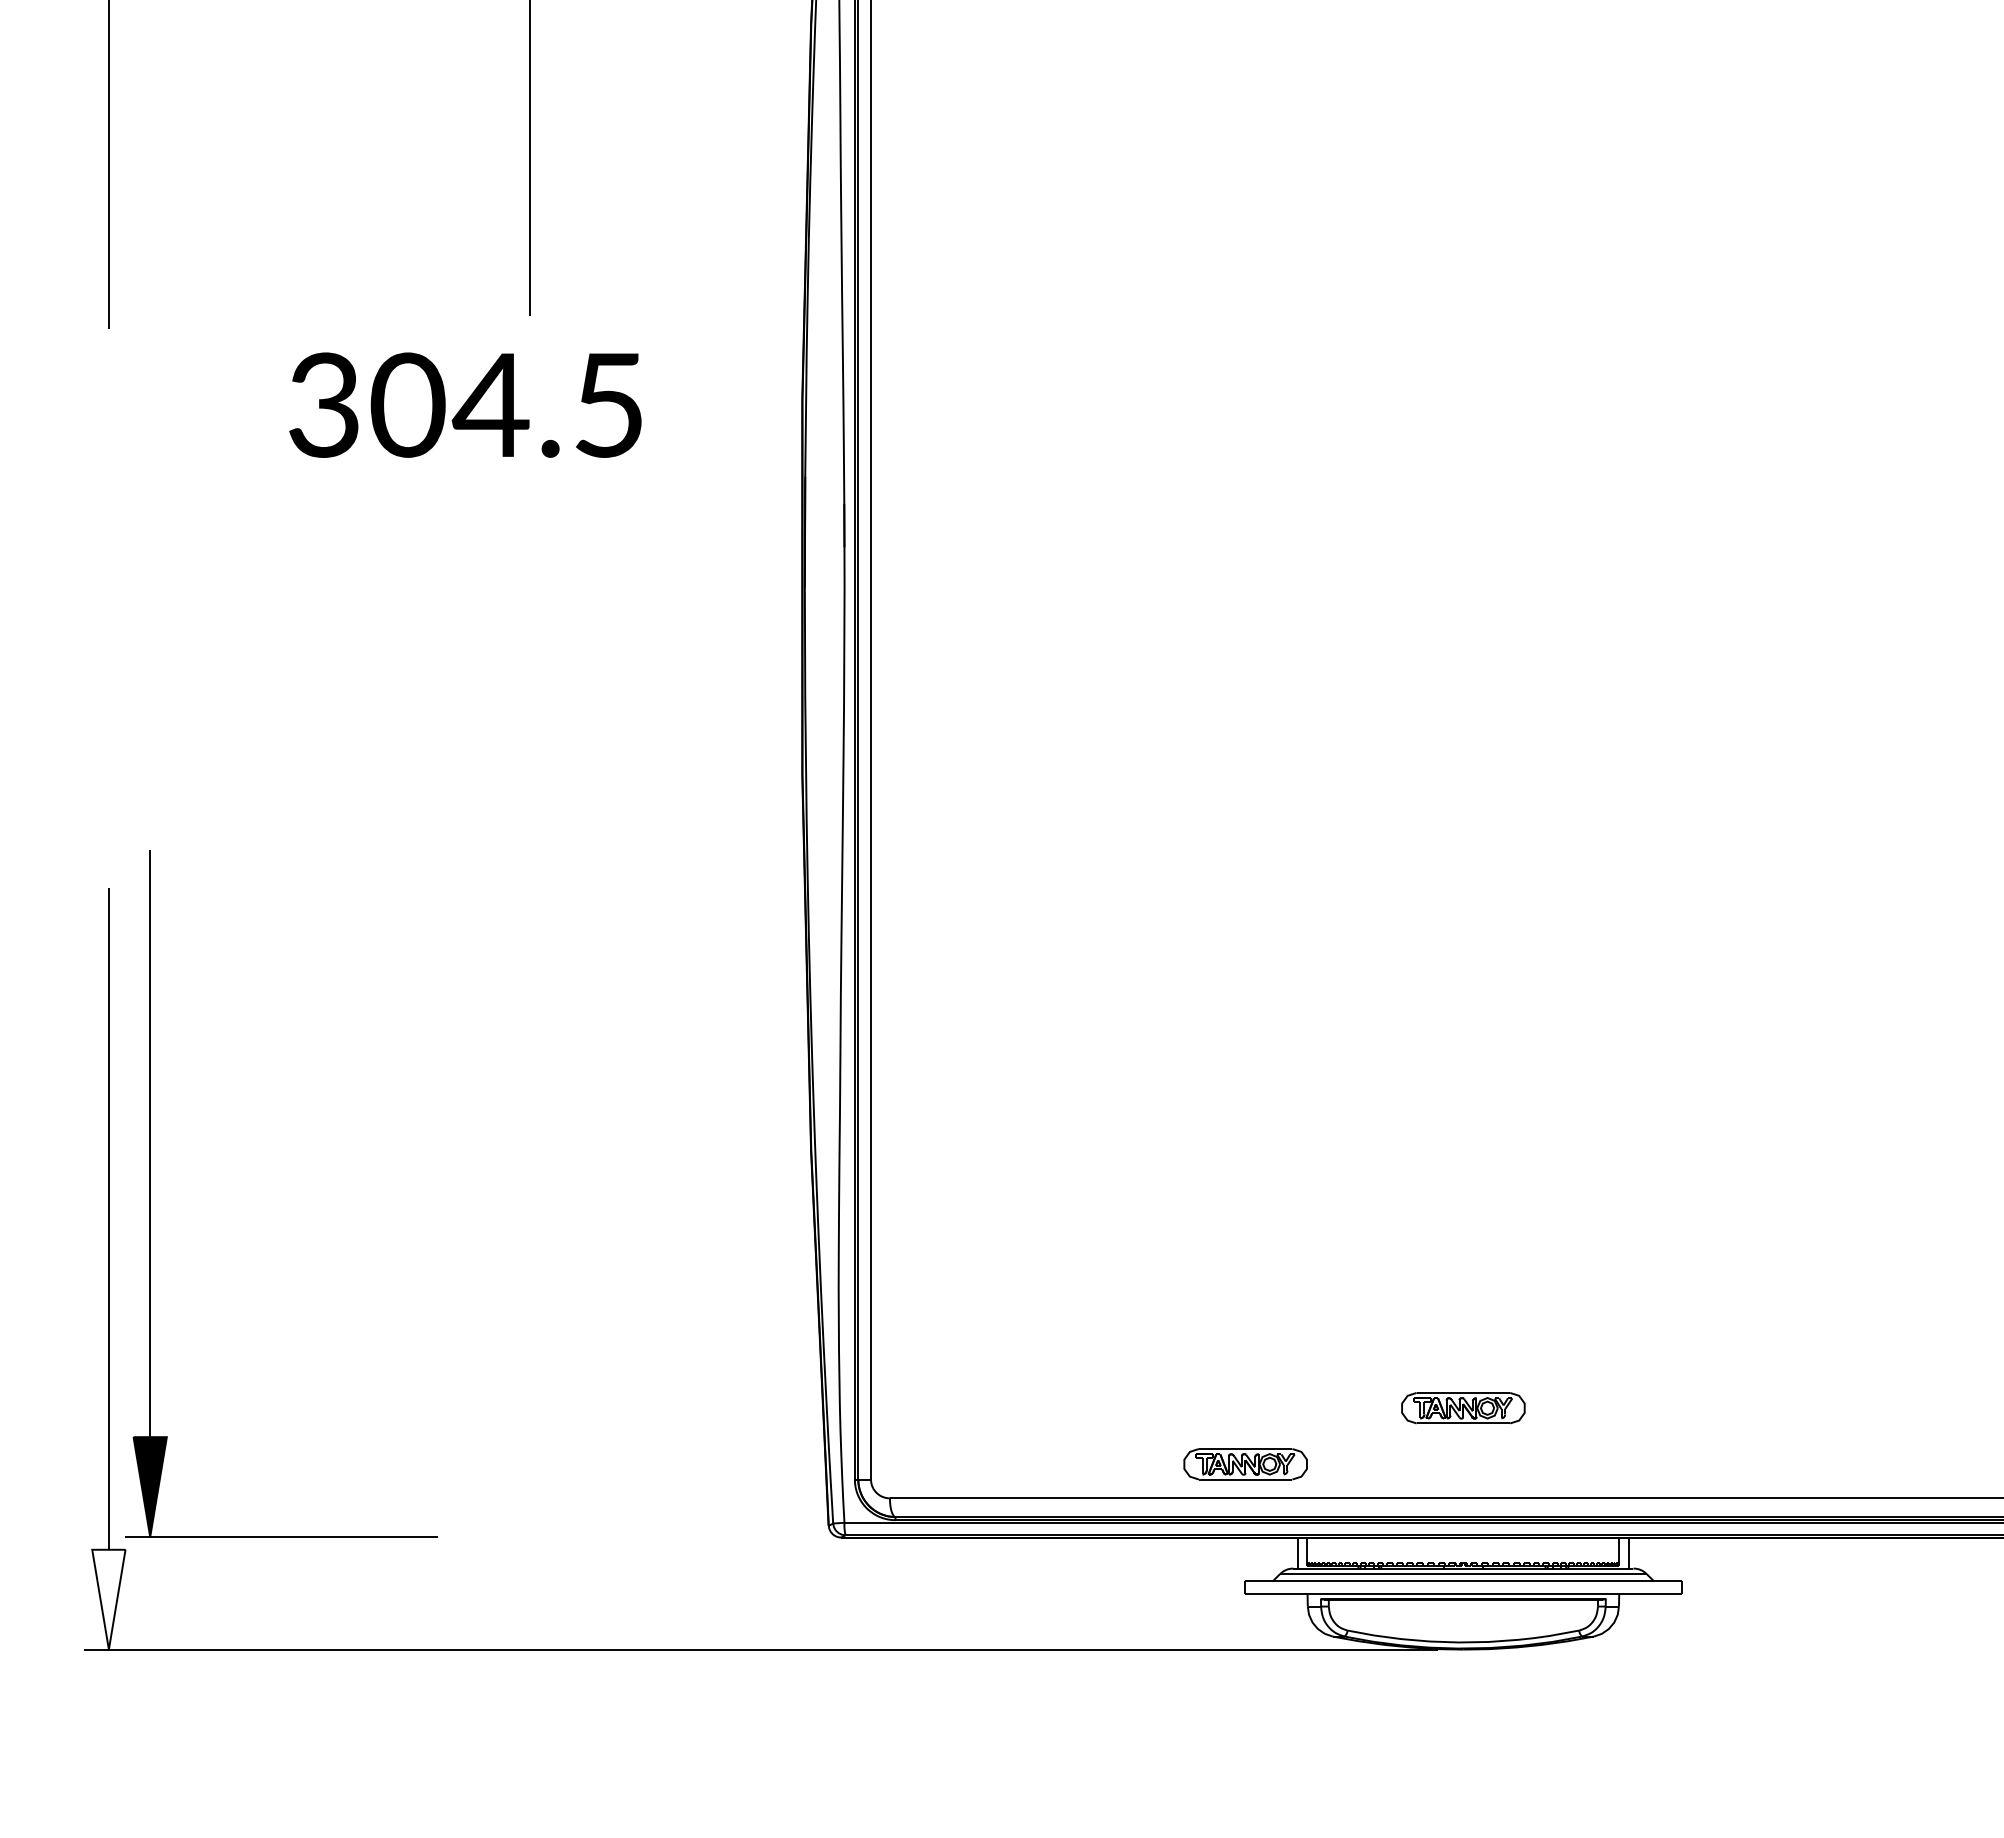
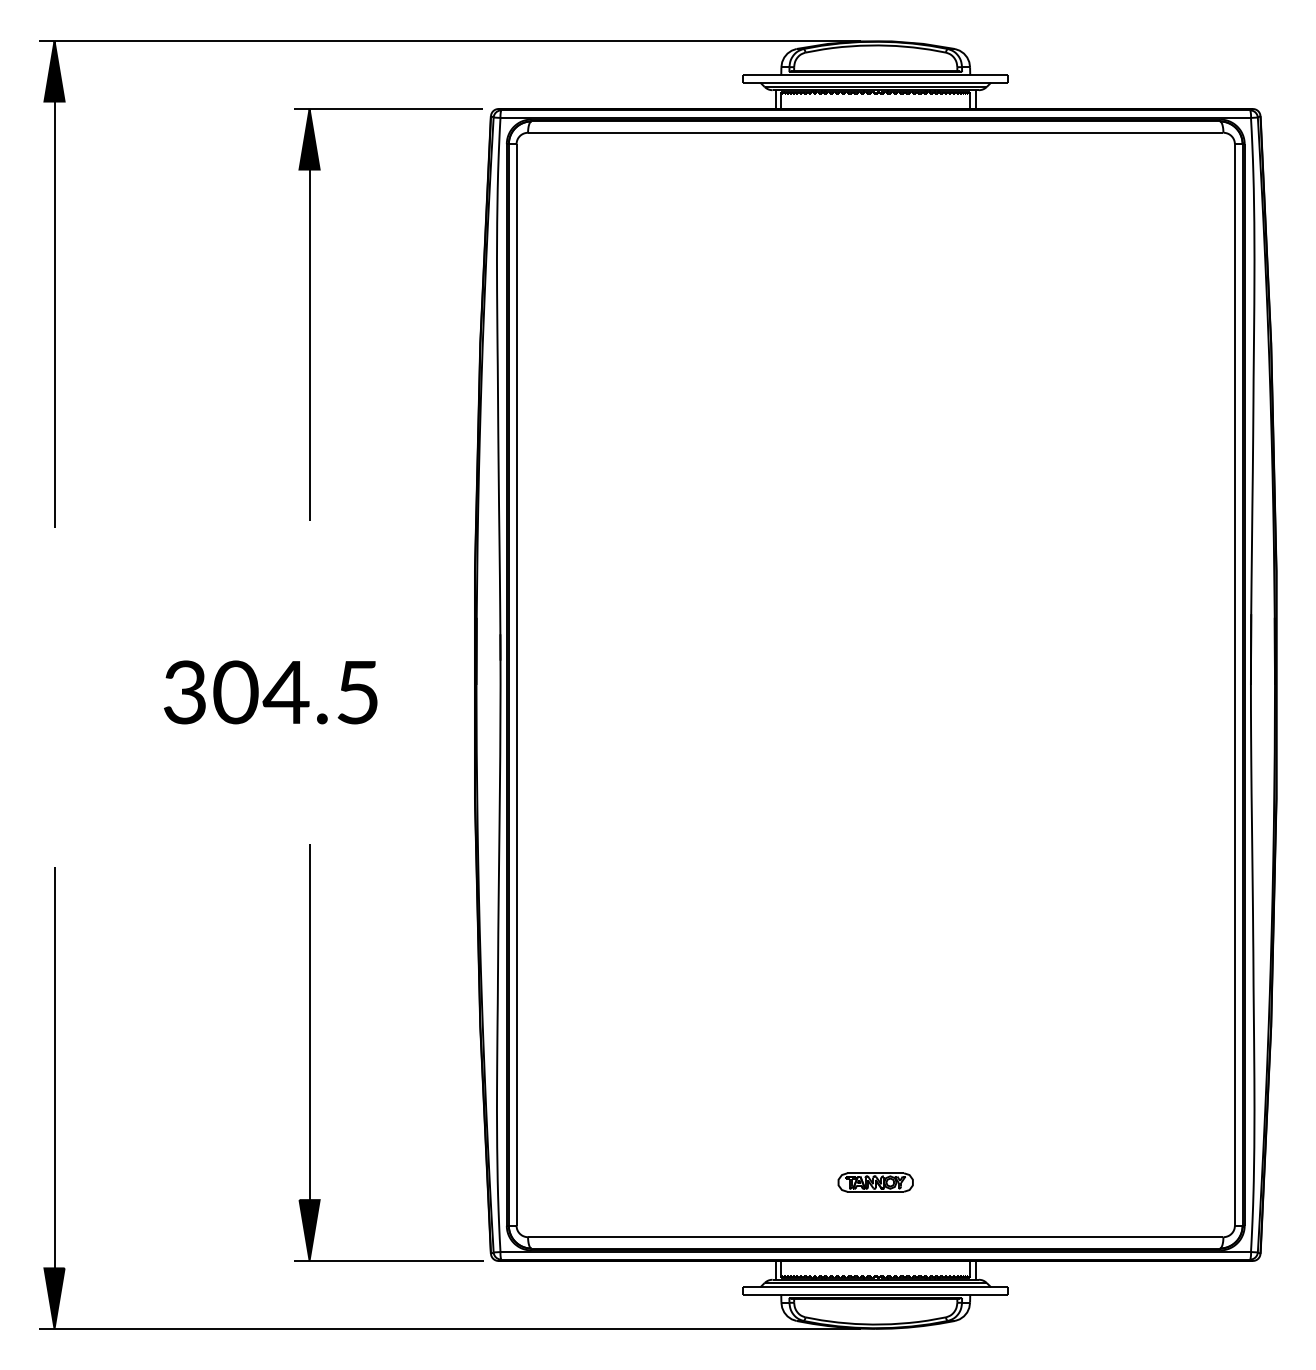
text: (465, 405) -> (270, 692), moved
part: (151, 1193) -> (310, 1052), moved
part: (1245, 1464) -> (743, 1216), removed
fill: (108, 1599) -> (54, 1298), added

